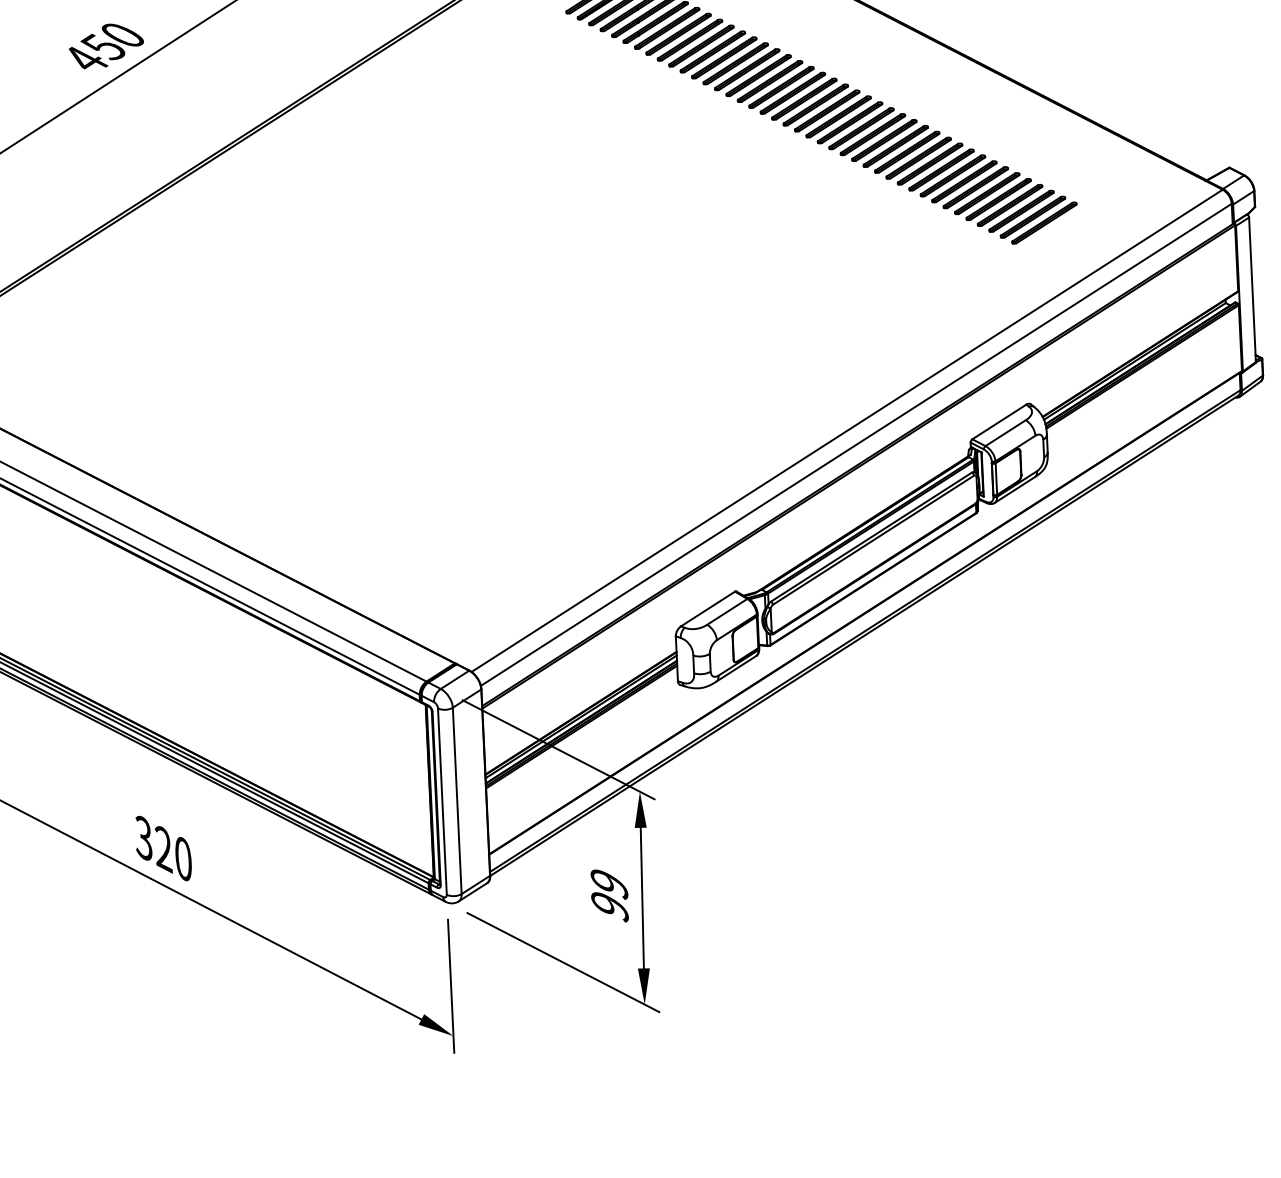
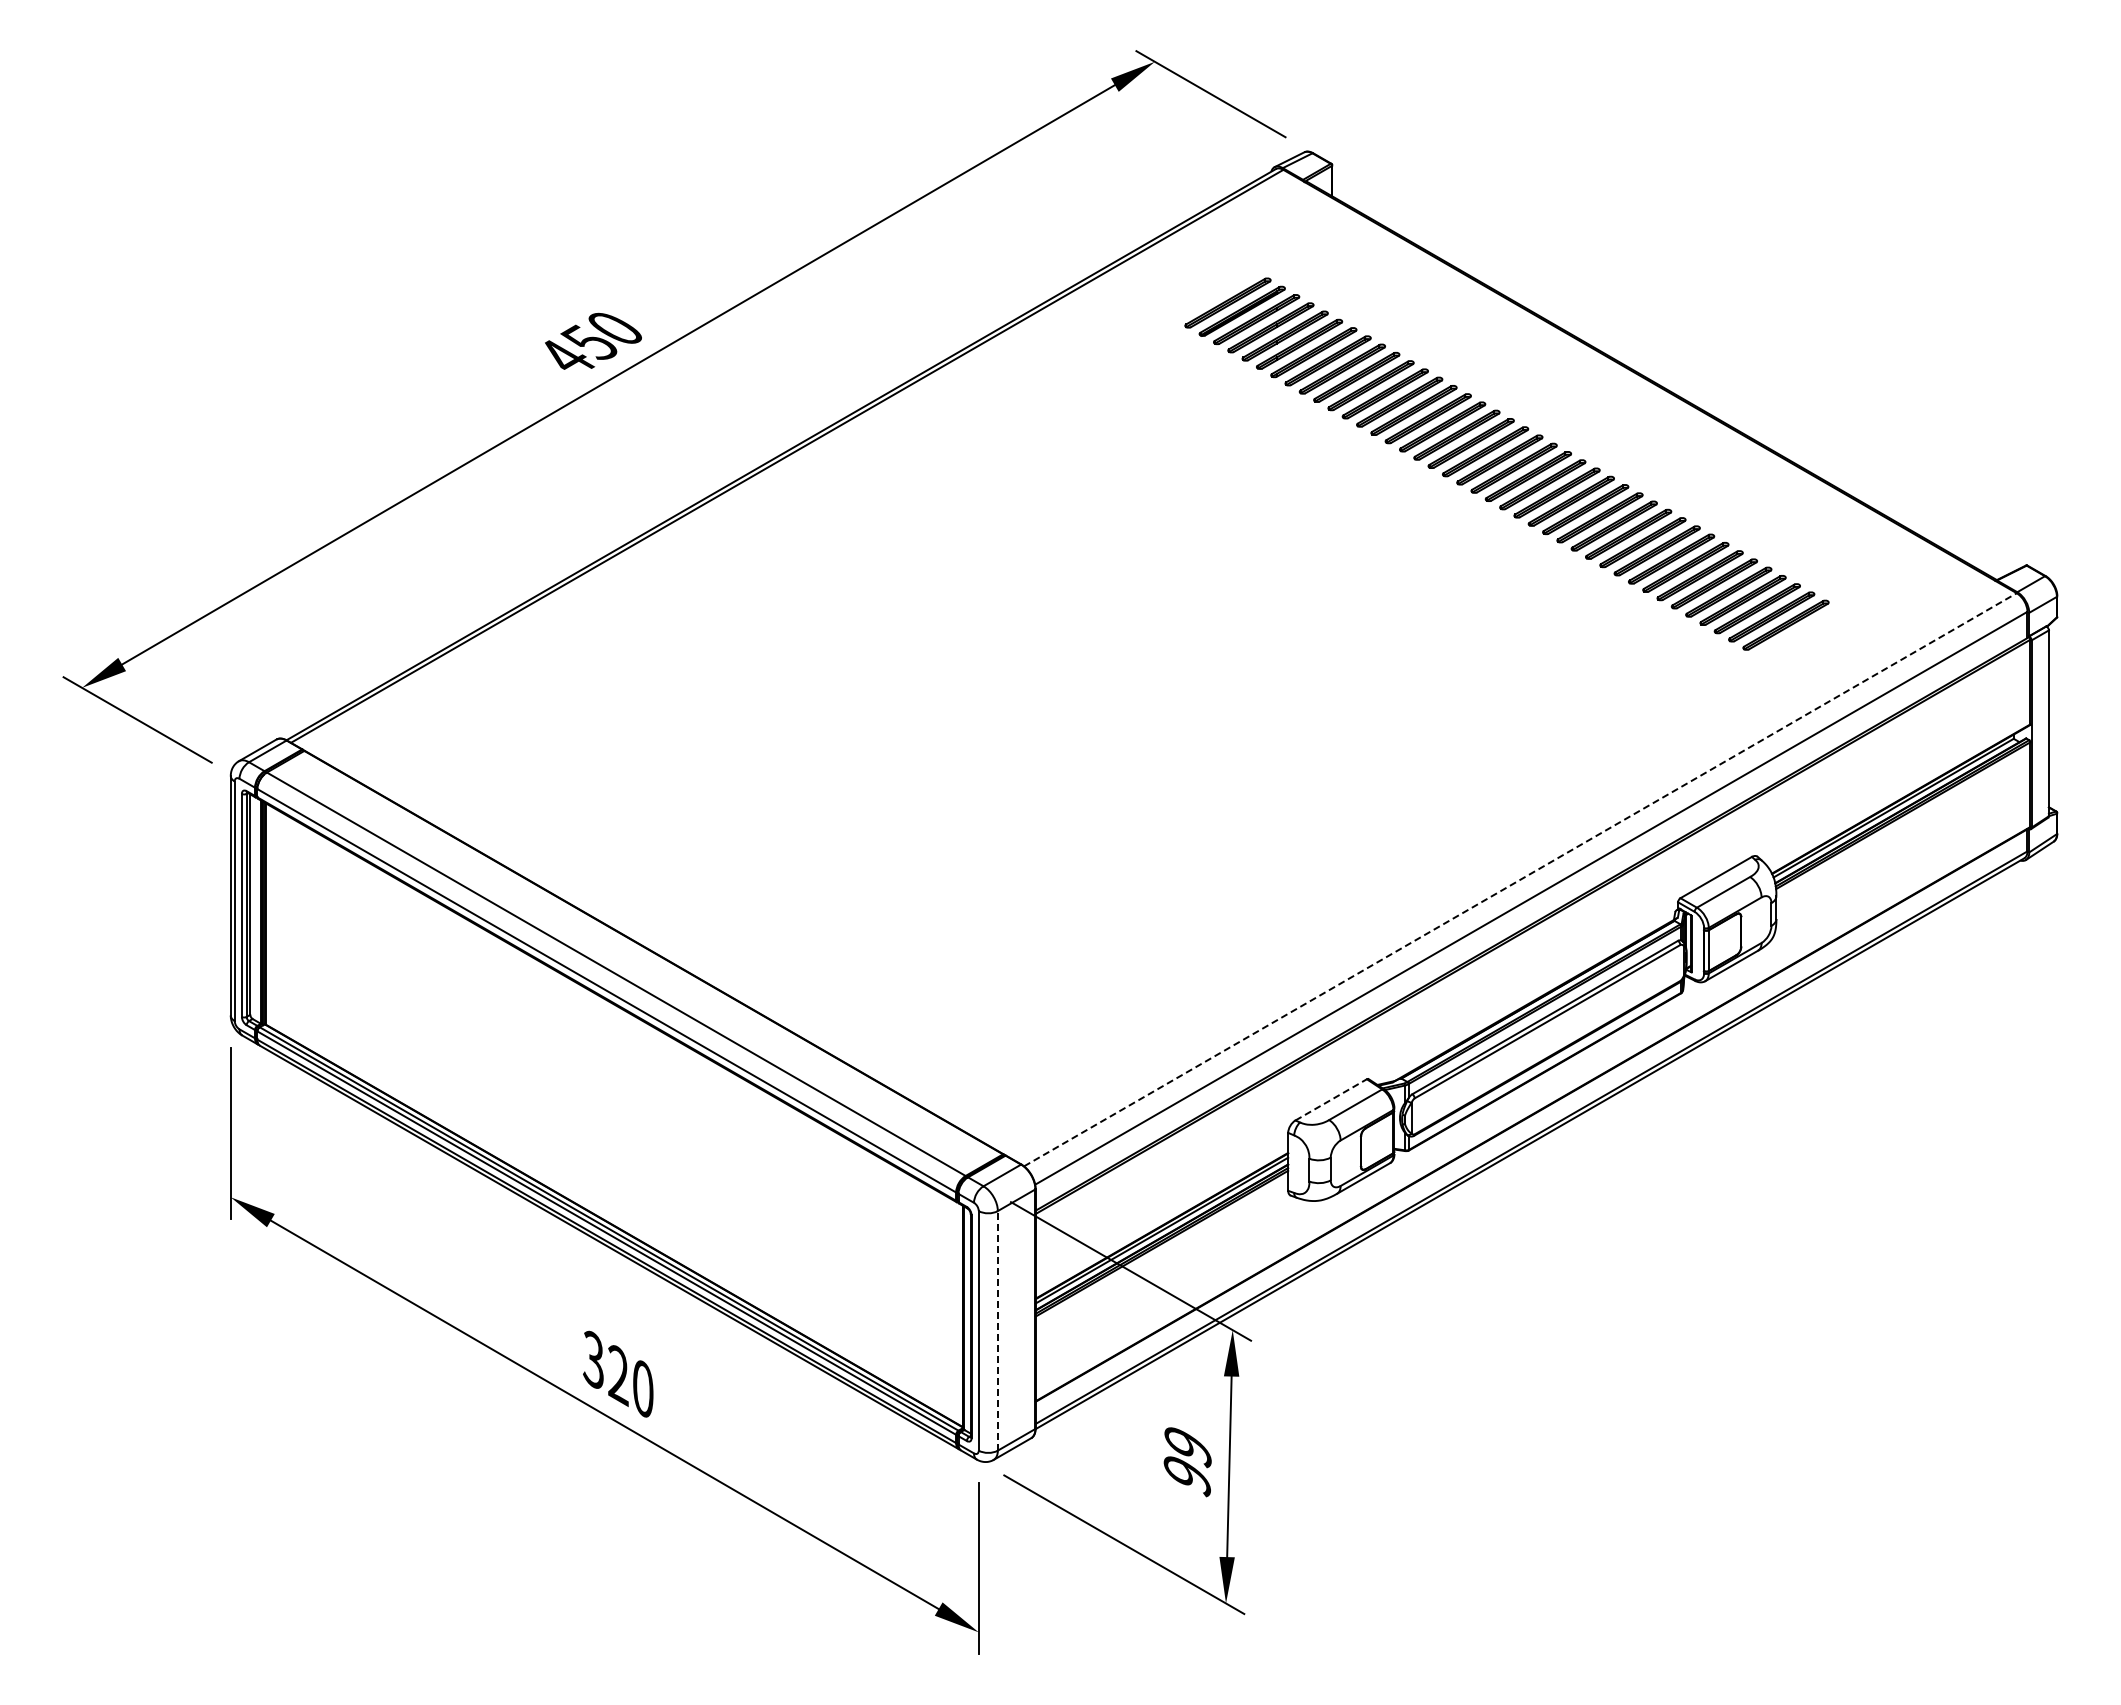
line: (847, 430) -> (1520, 879), solid -> dashed
line: (708, 608) -> (1331, 1099), solid -> dashed
line: (456, 800) -> (997, 1330), solid -> dashed

